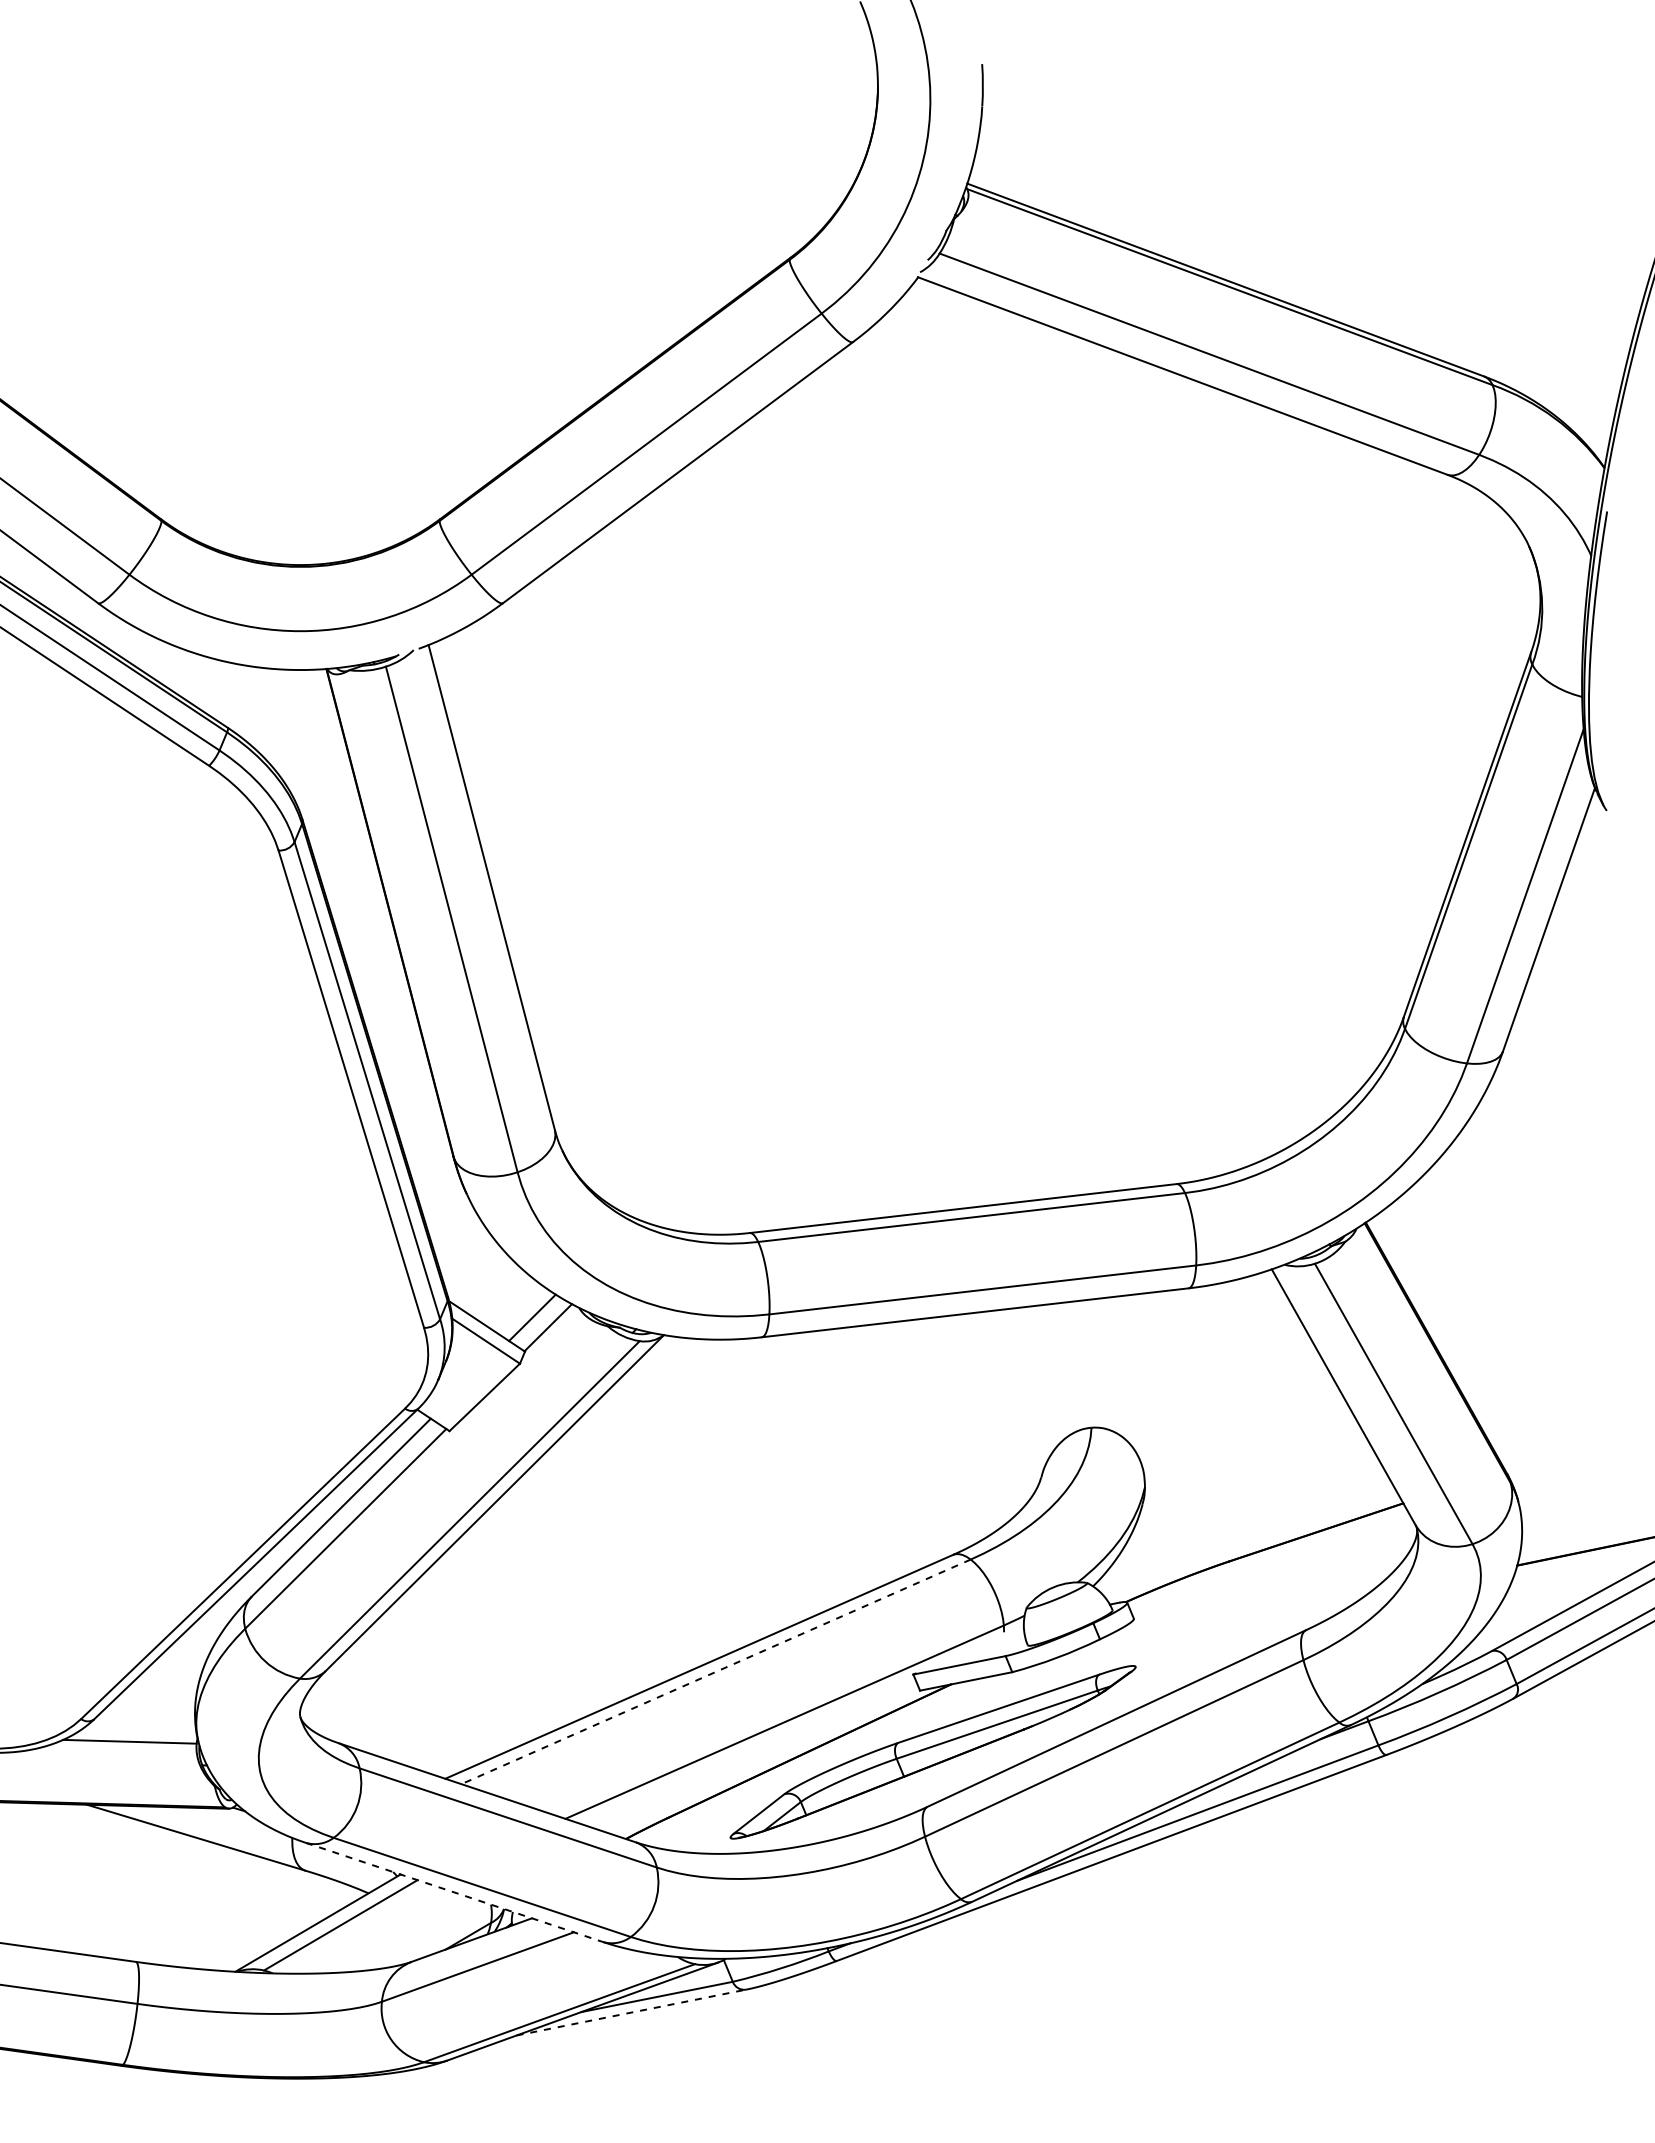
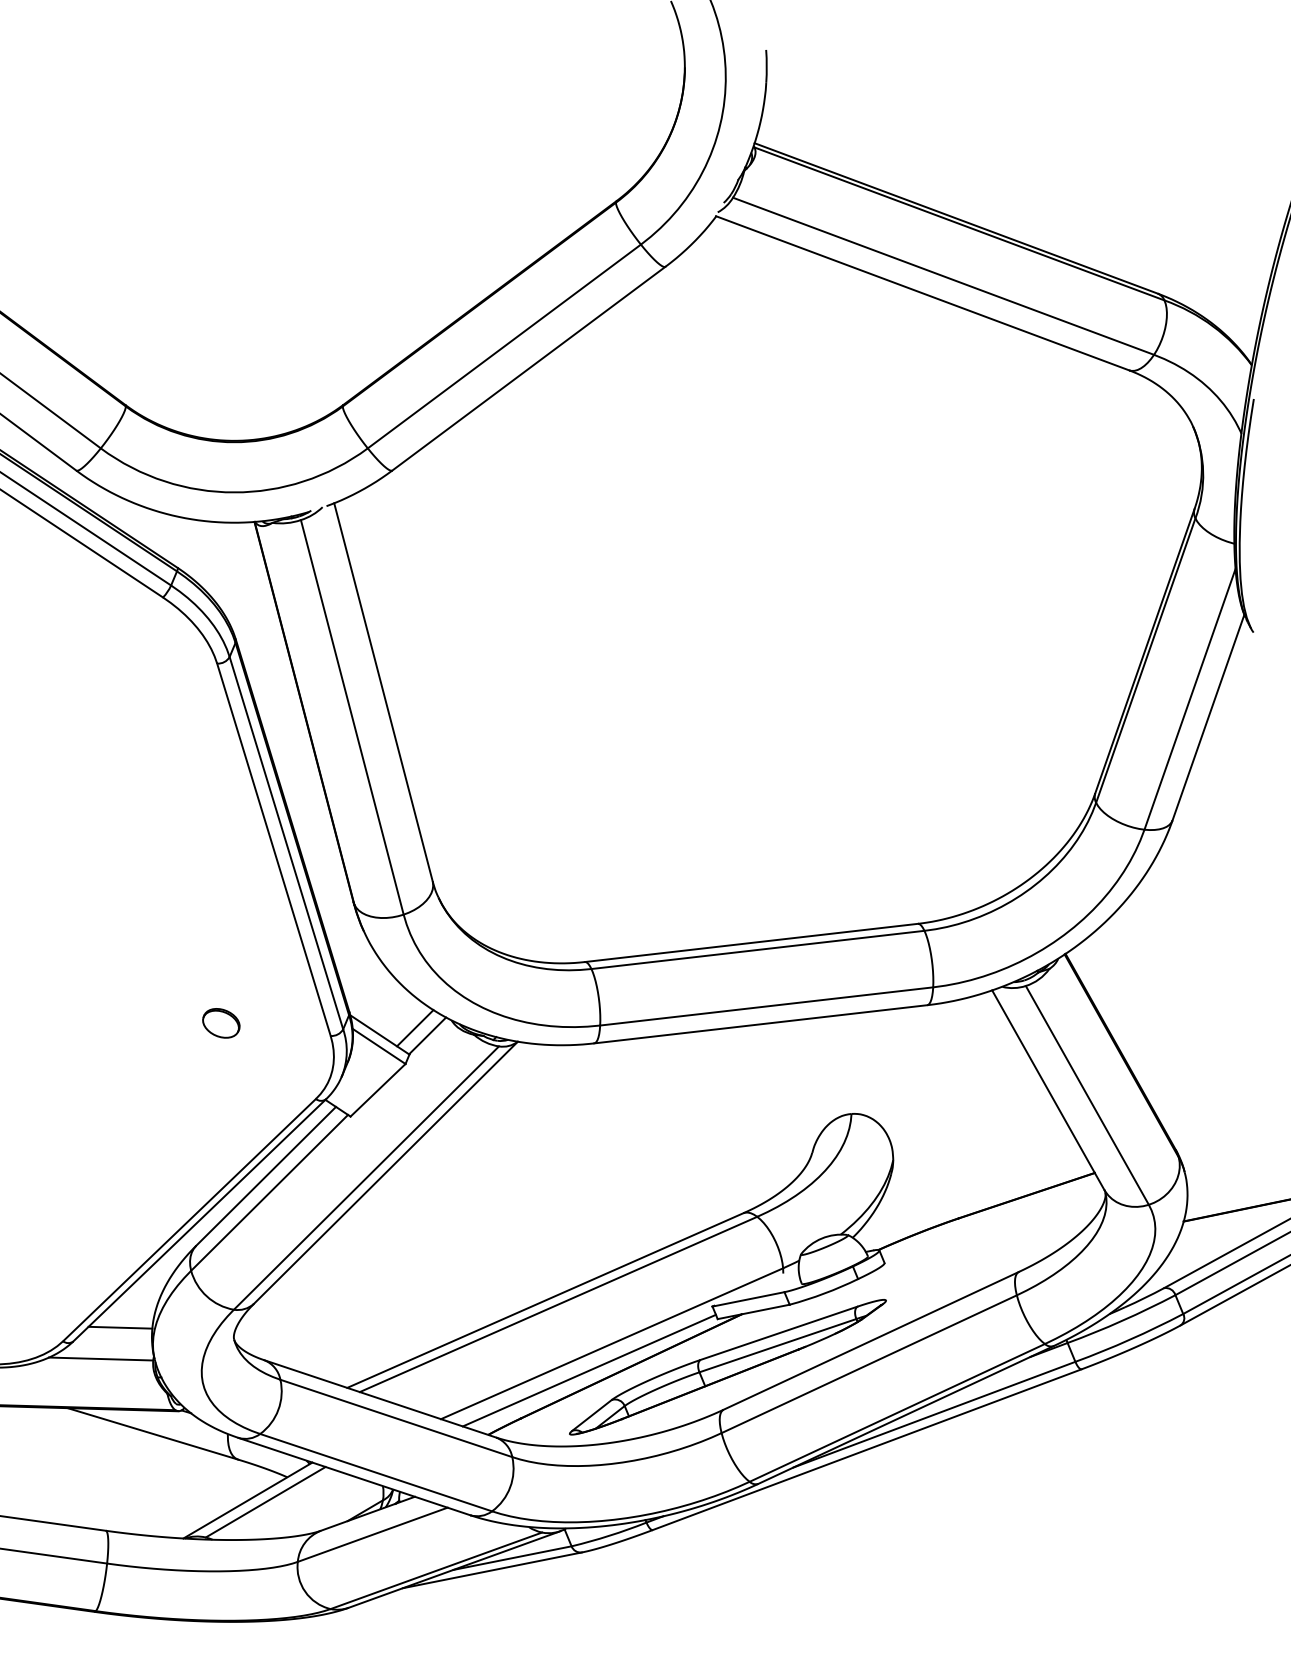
part: (283, 1311) -> (221, 1023), added
line: (715, 1672) -> (558, 1304), dashed -> solid
line: (154, 1701) -> (120, 1327), added
line: (755, 1756) -> (589, 1370), added
line: (454, 1892) -> (354, 1476), dashed -> solid
line: (631, 2012) -> (492, 1570), dashed -> solid

